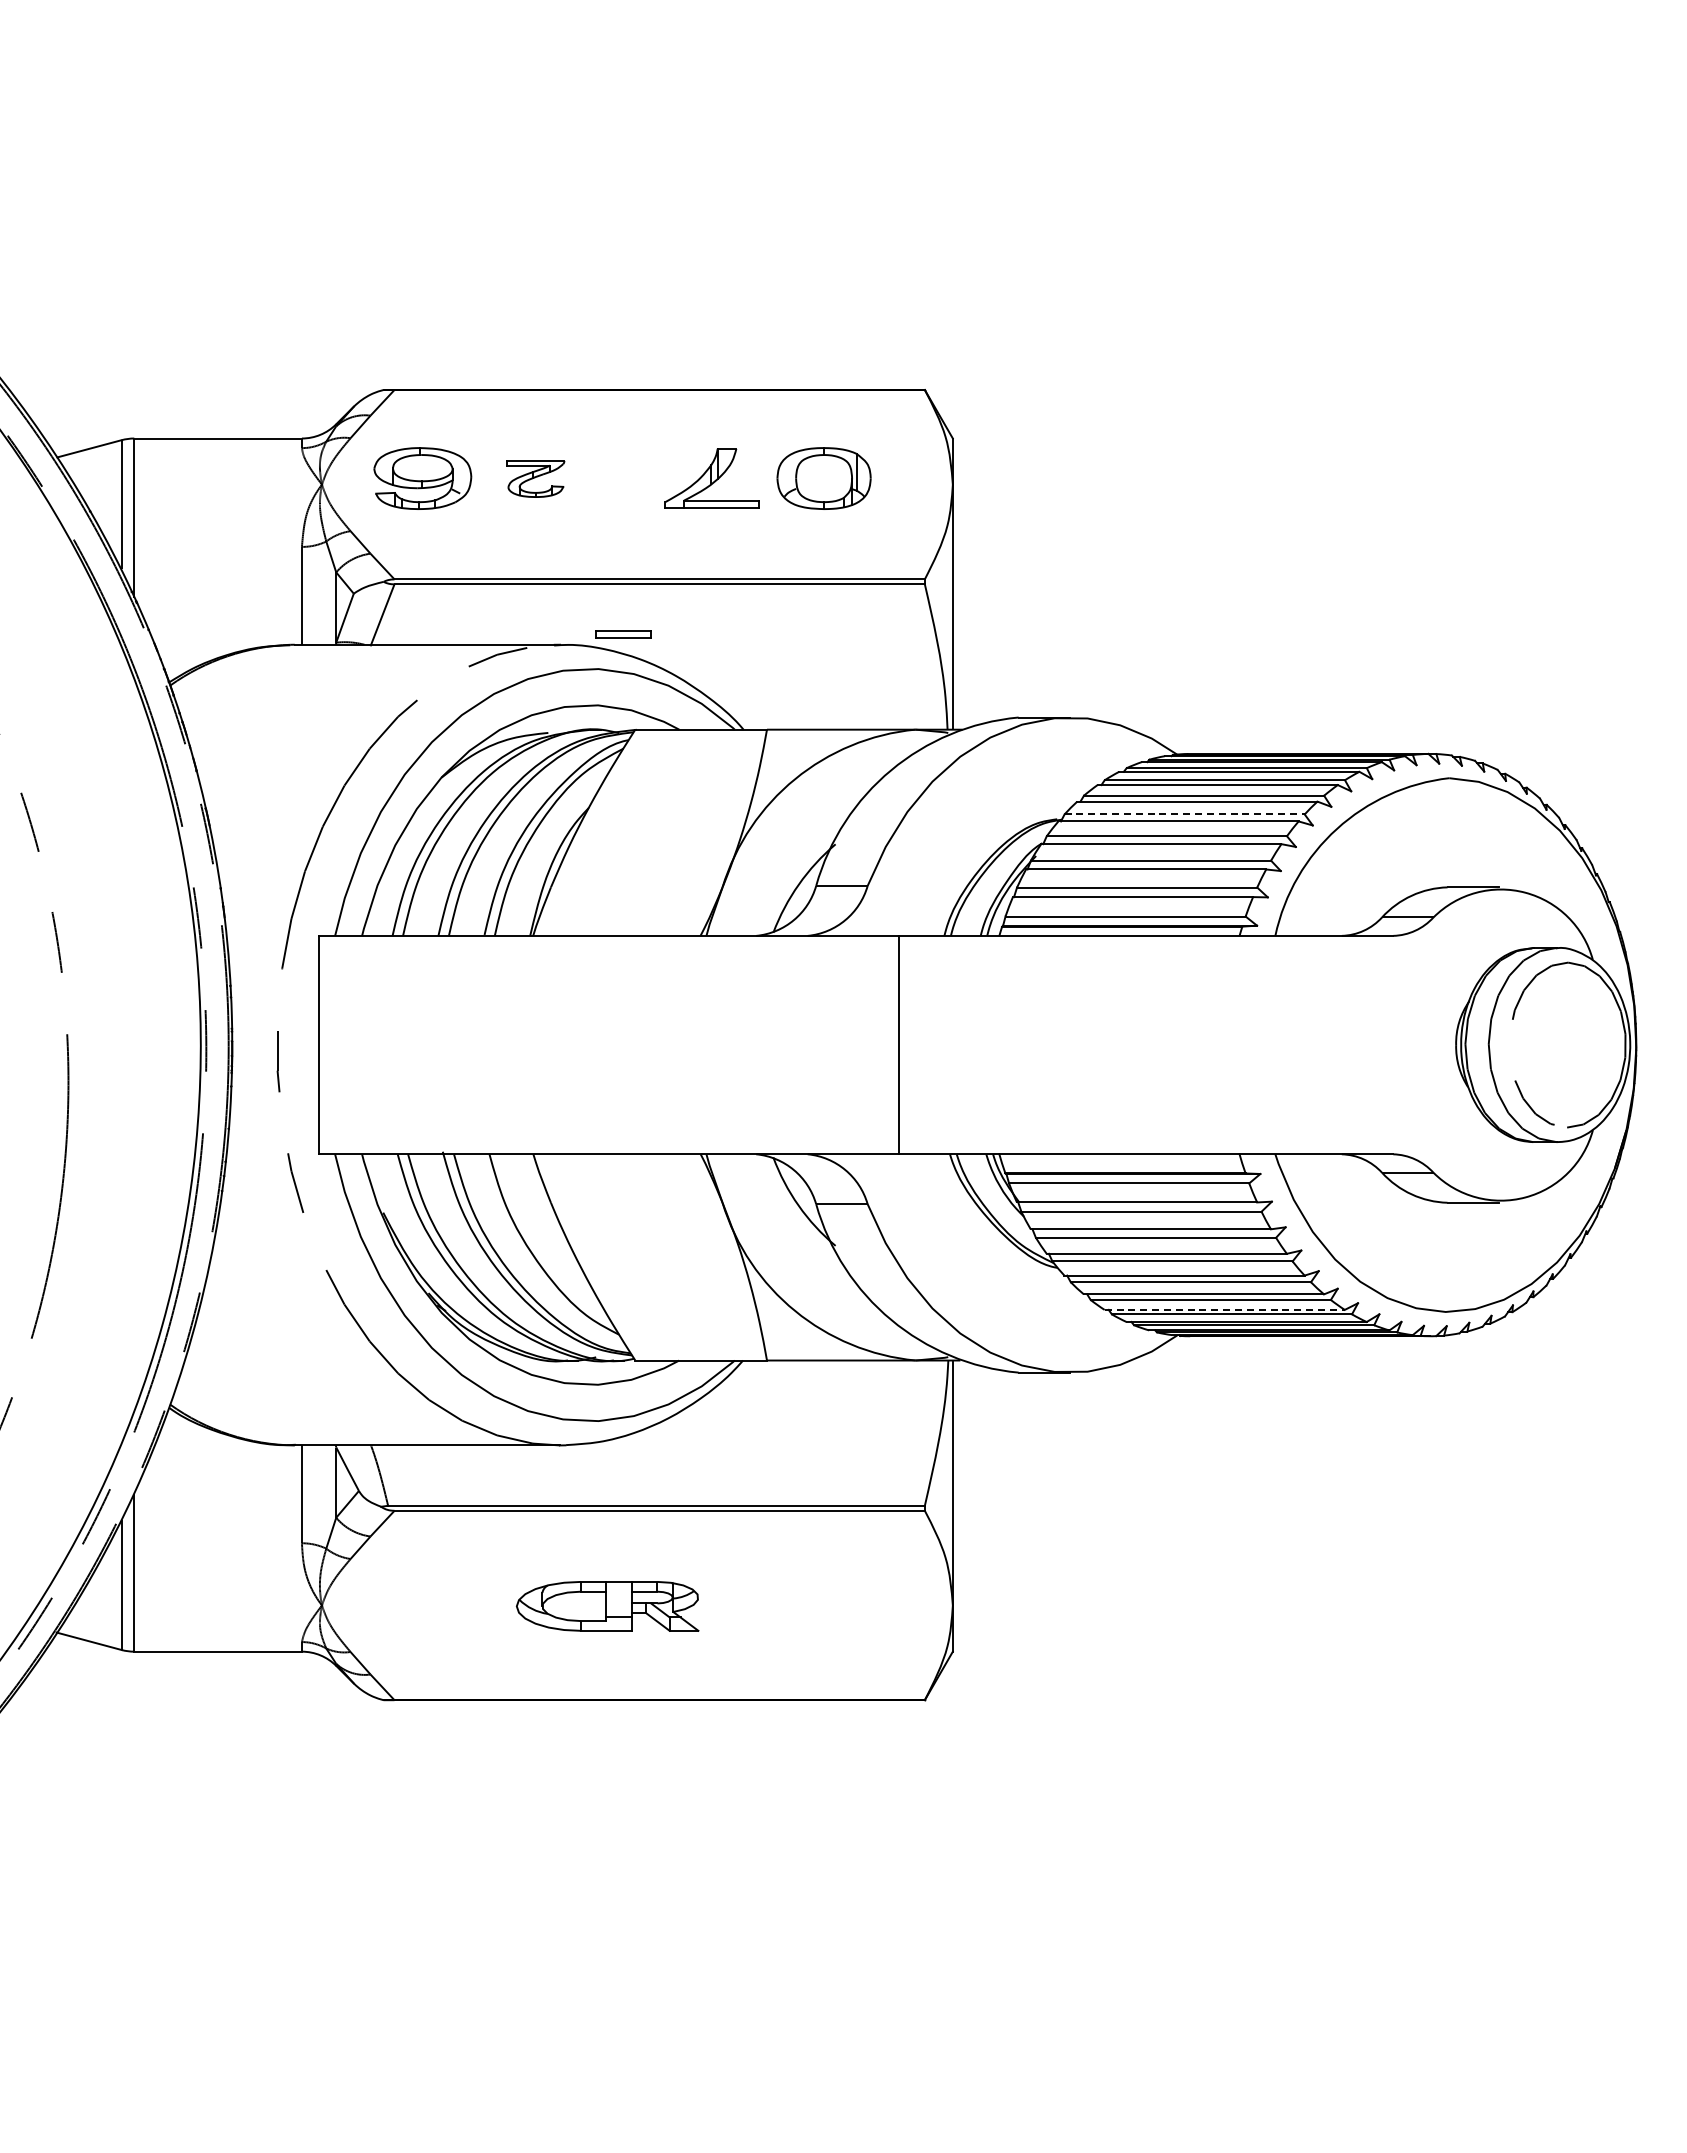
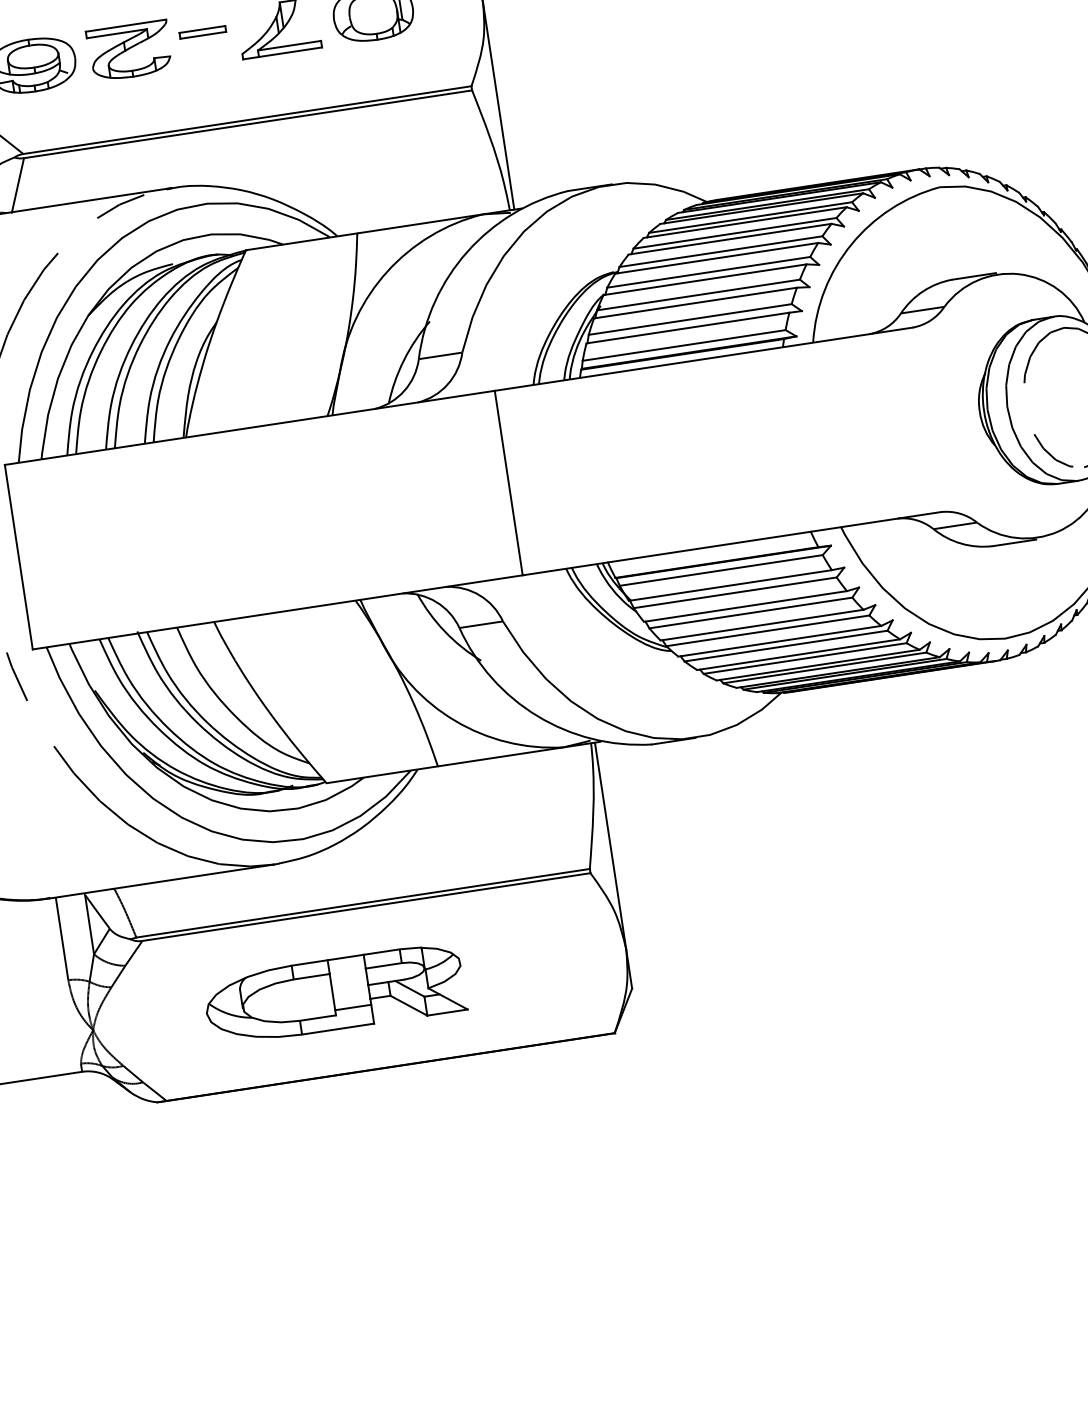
part: (535, 478) -> (129, 50), size x1.67
part: (623, 634) -> (202, 32), moved
line: (1185, 814) -> (721, 251), dashed -> solid
line: (1225, 1309) -> (818, 664), dashed -> solid
part: (607, 1606) -> (334, 994), size x1.67

